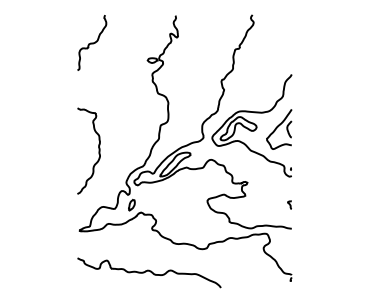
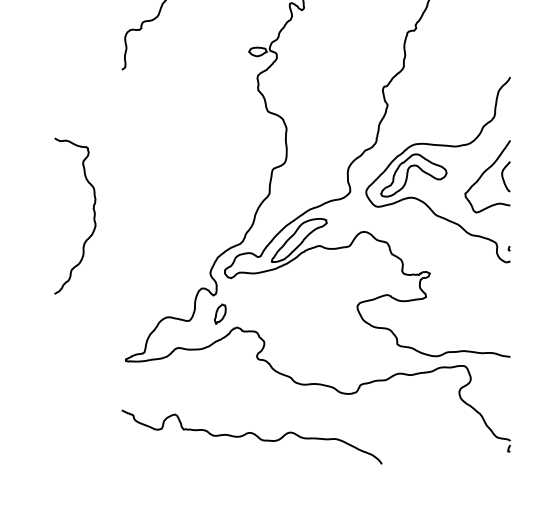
curve: (98, 150) -> (92, 214), moved
curve: (289, 204) -> (506, 312), removed

